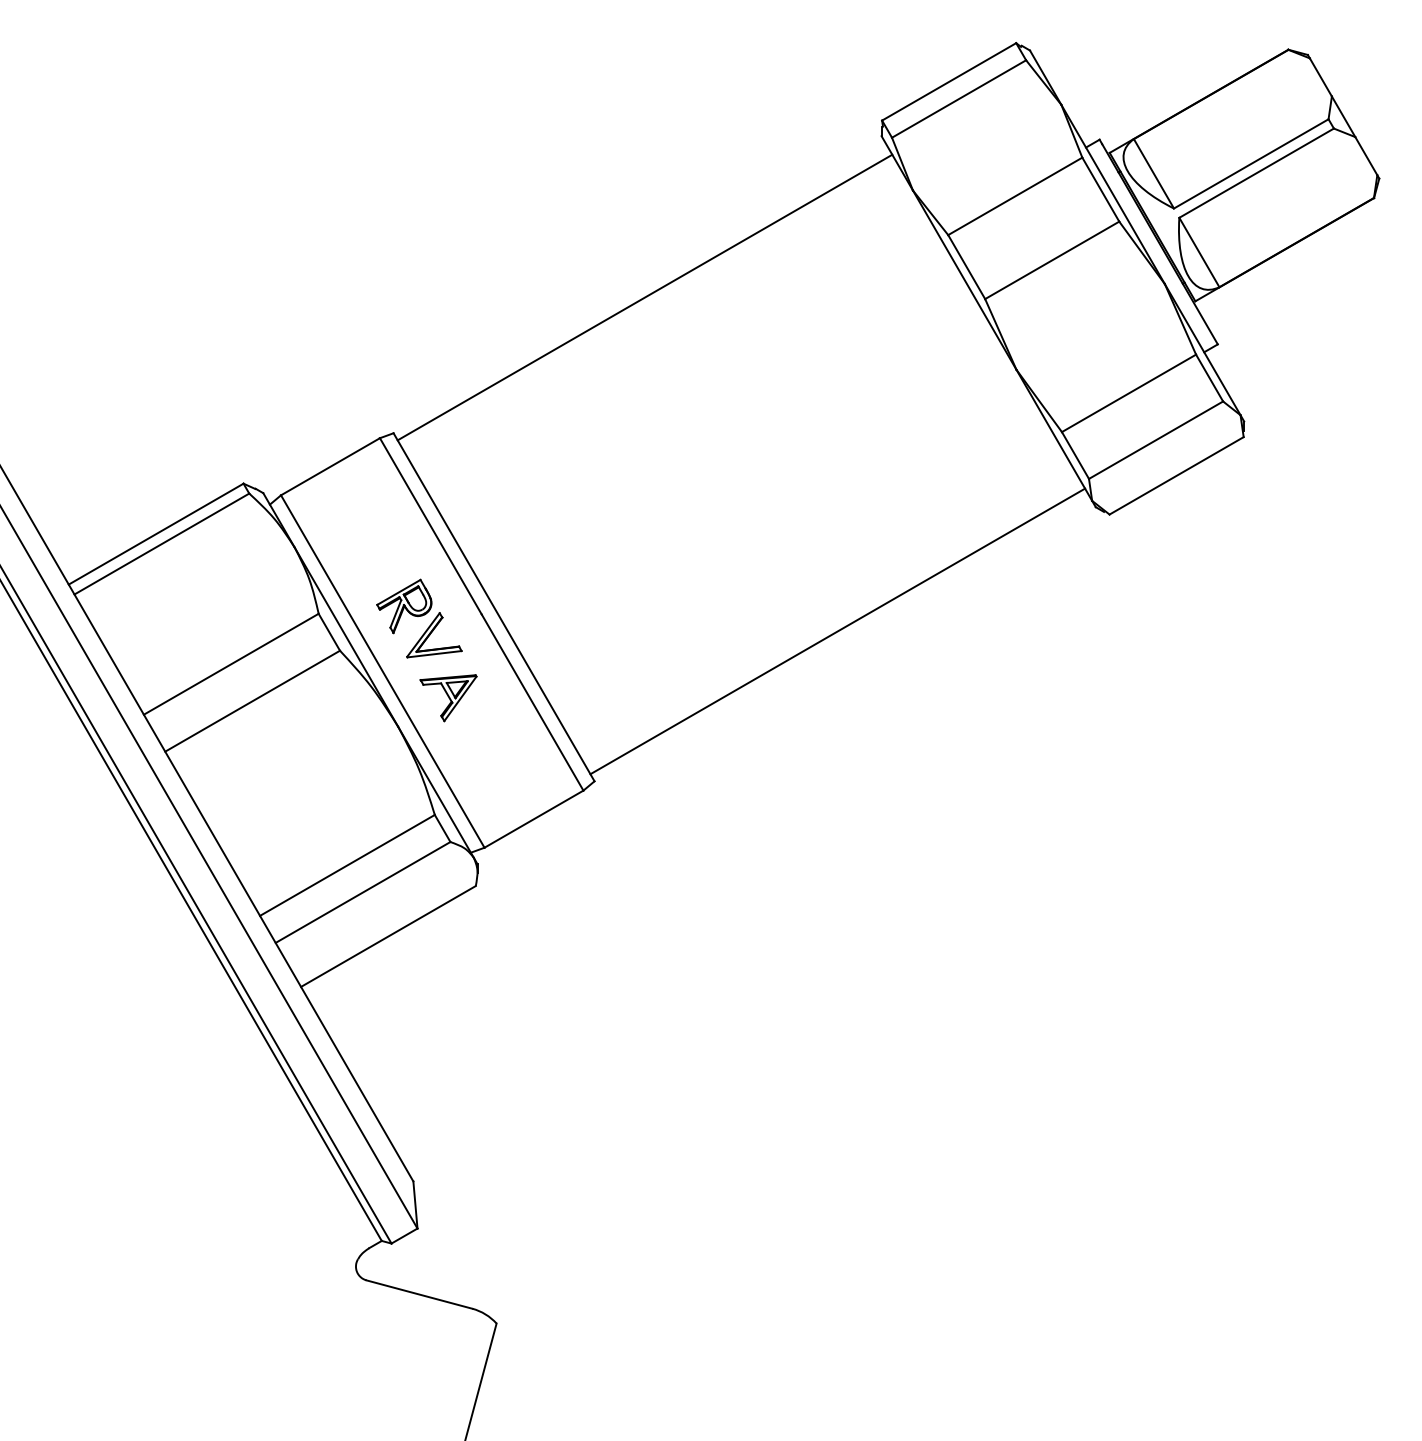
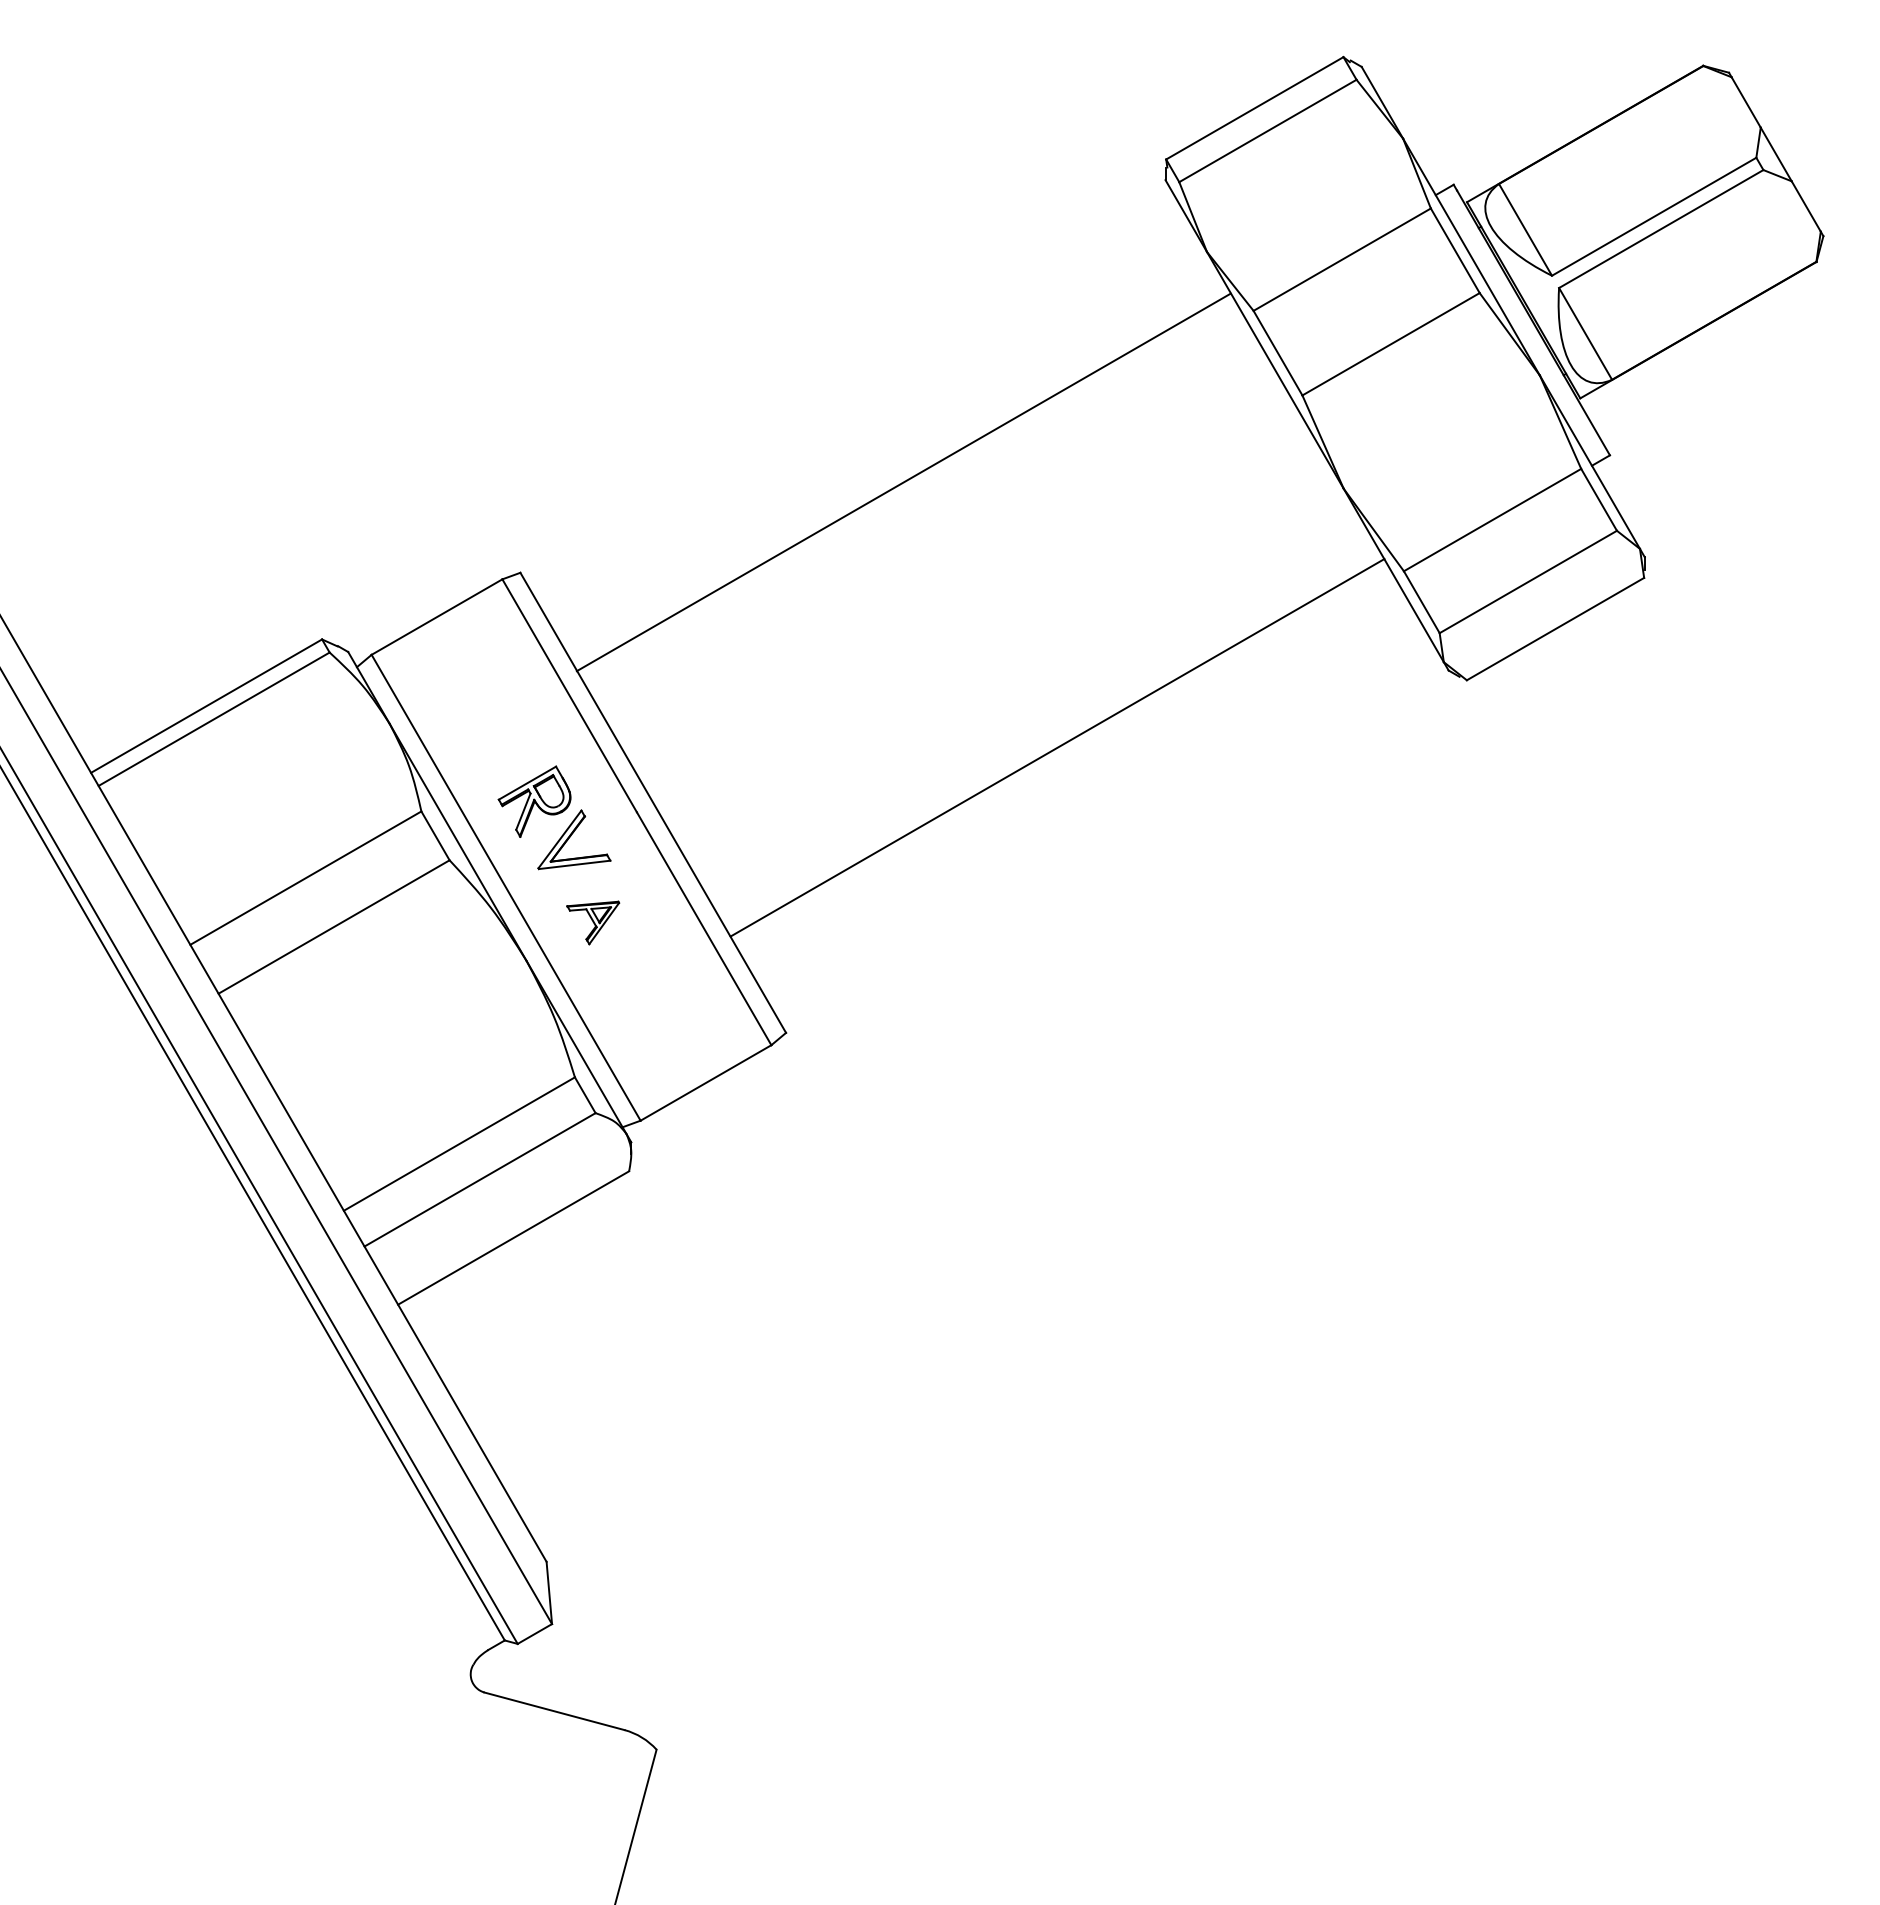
line: (644, 297) -> (903, 482), moved
line: (837, 631) -> (1057, 747), moved
part: (448, 697) -> (593, 922), size x0.7

